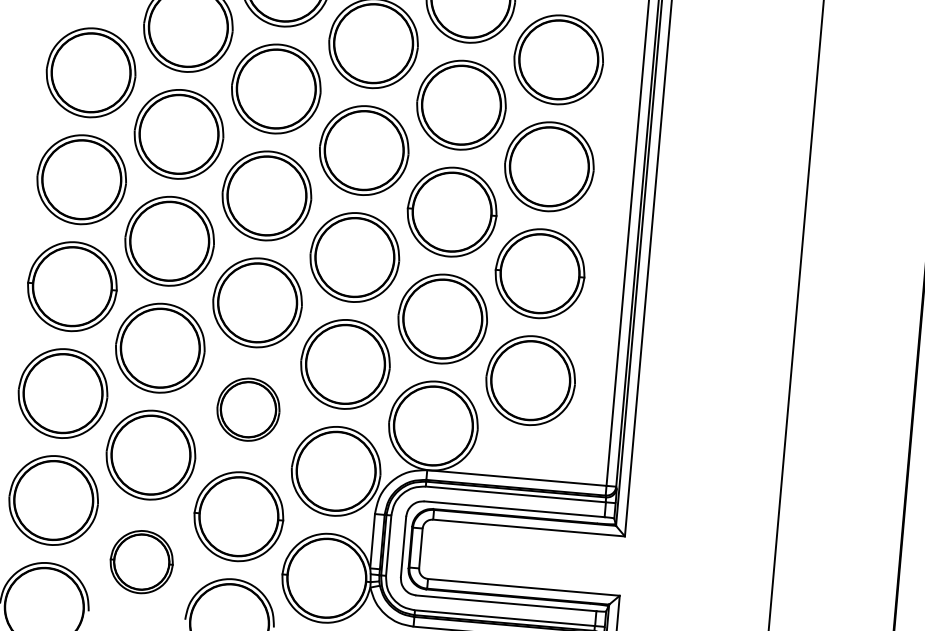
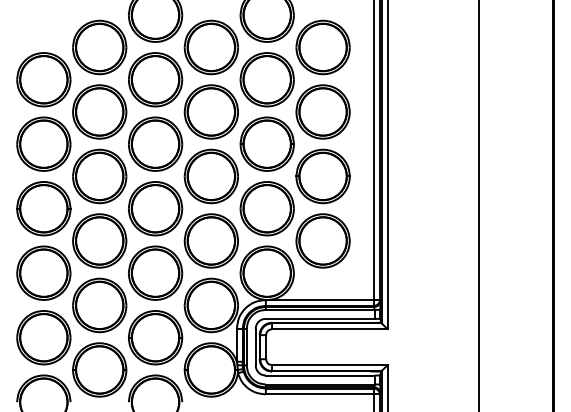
part: (248, 408) -> (155, 272), size x1.43
part: (141, 561) -> (99, 369), size x1.43

